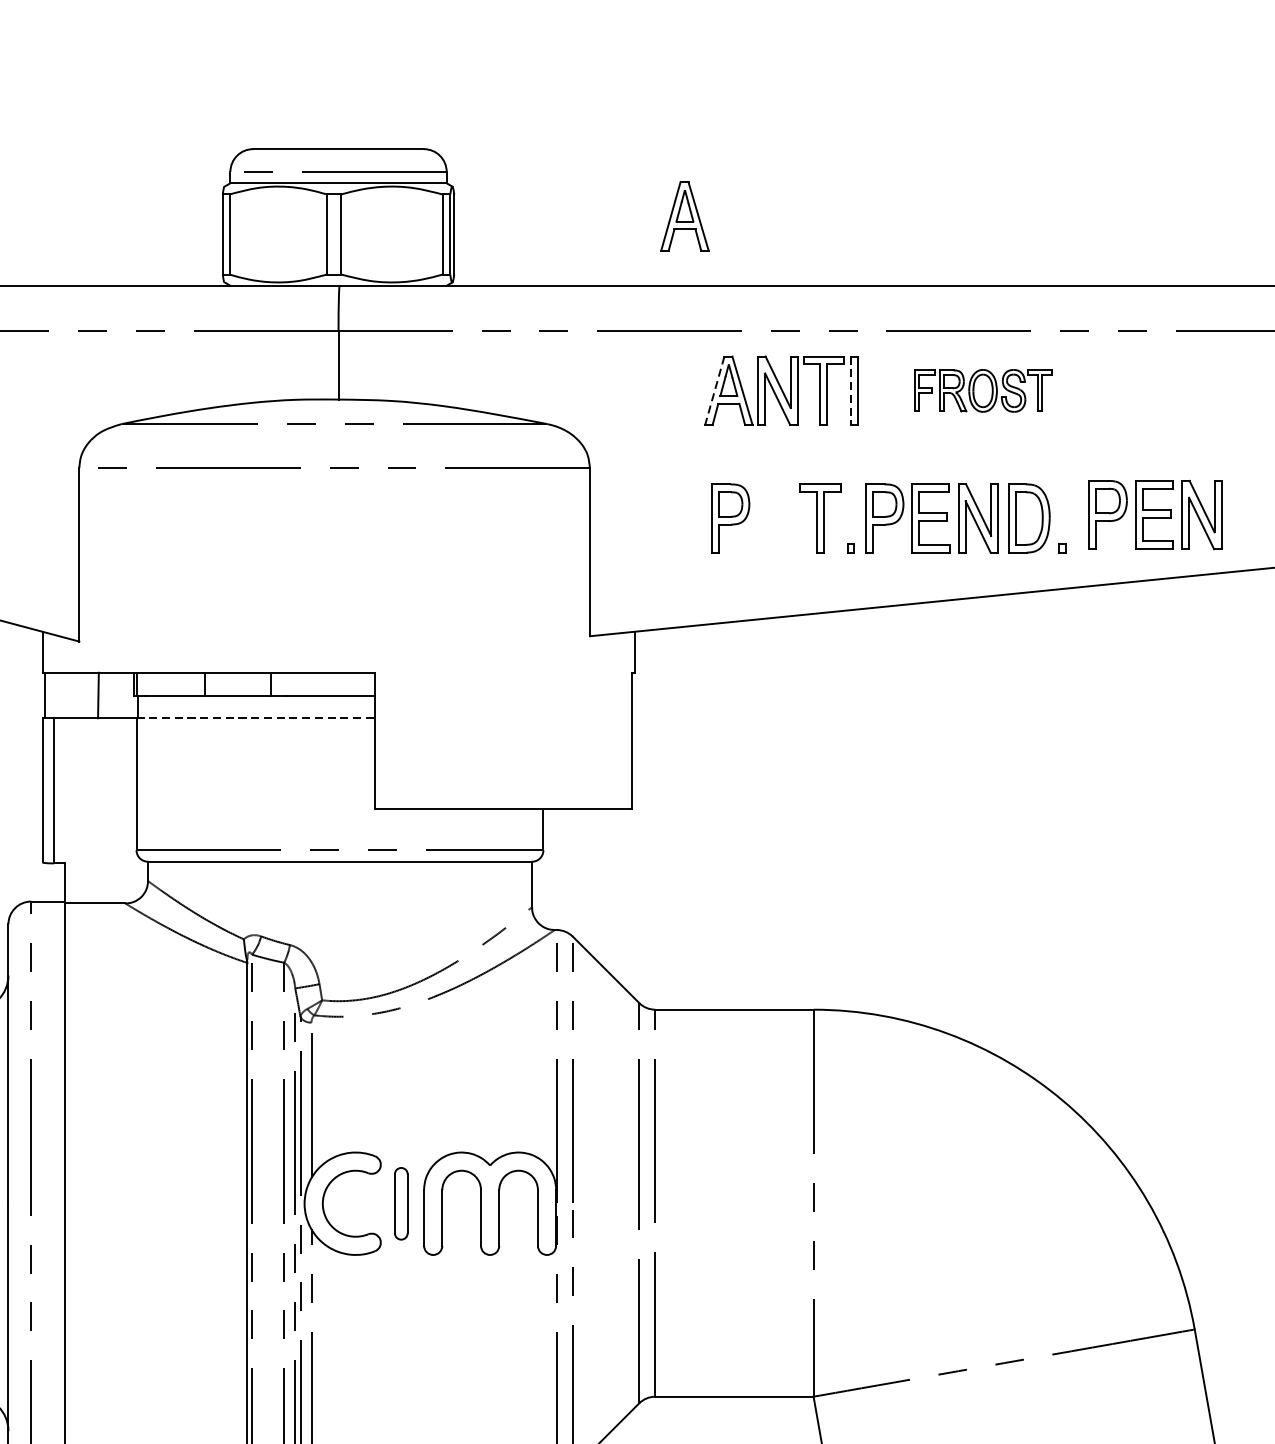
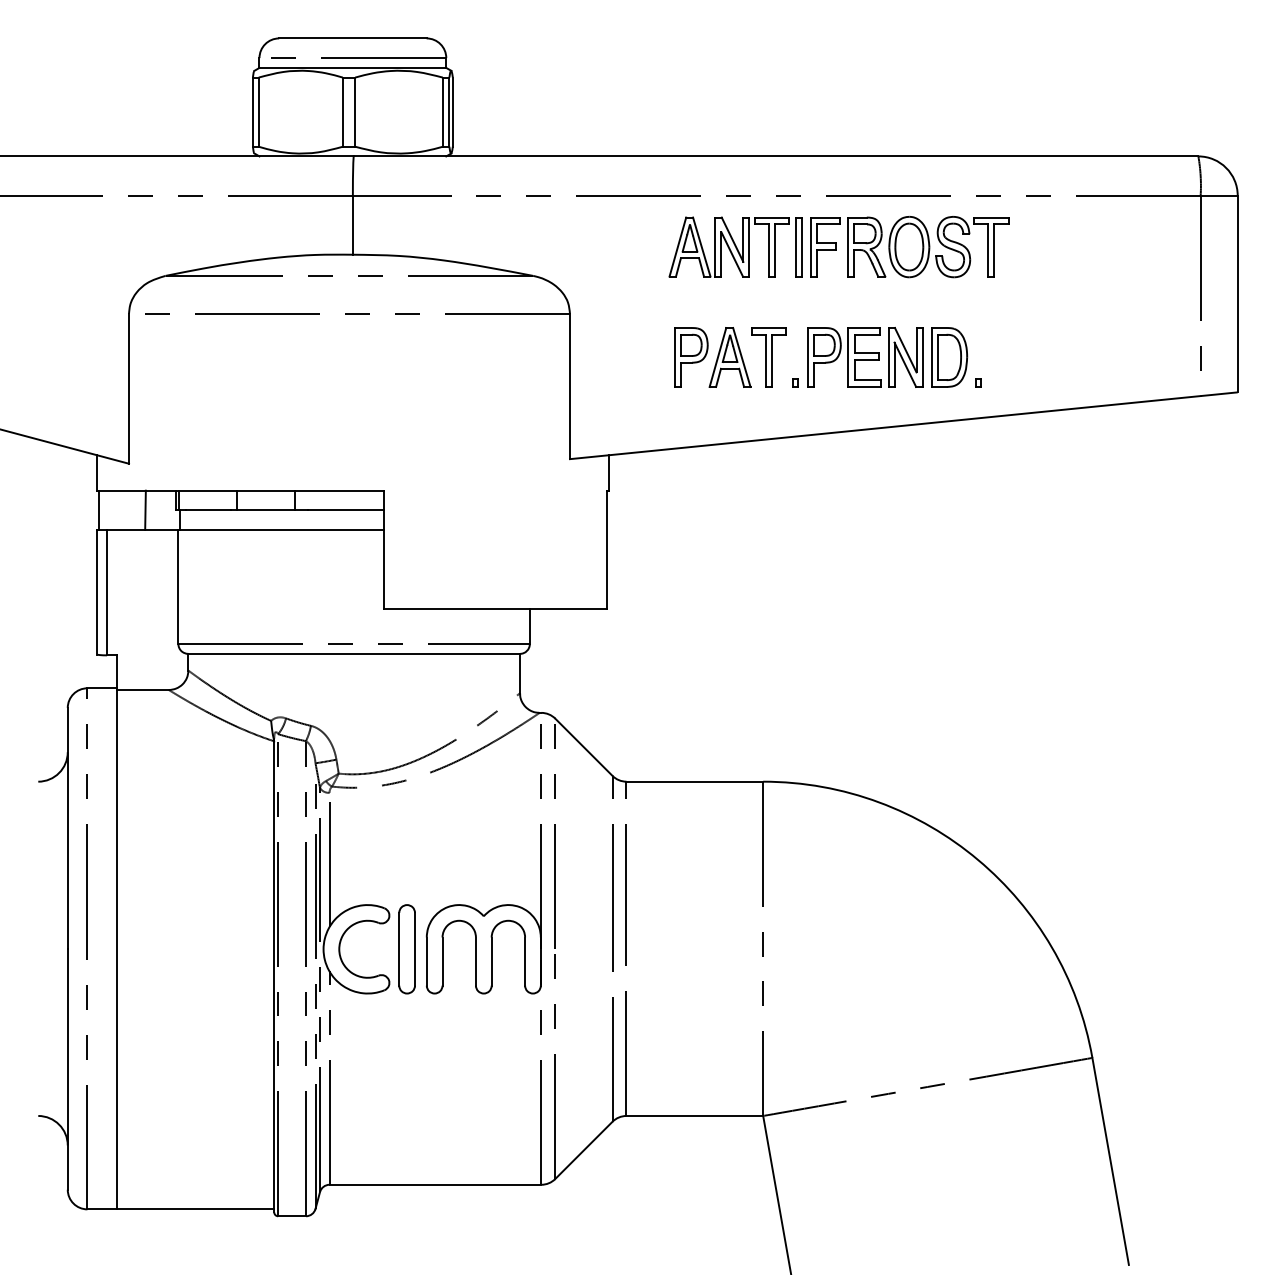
part: (684, 216) -> (729, 357), moved
line: (714, 391) -> (677, 247), dashed -> solid
line: (850, 391) -> (795, 247), dashed -> solid
part: (982, 391) -> (909, 247), size x1.67
part: (1155, 515) -> (1058, 354), removed
line: (255, 718) -> (281, 530), dashed -> solid
part: (400, 1203) -> (406, 949), size x1.43

